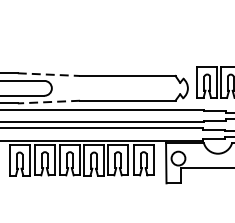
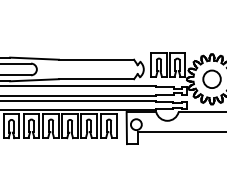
line: (50, 74) -> (35, 58), dashed -> solid
line: (48, 102) -> (34, 80), dashed -> solid

